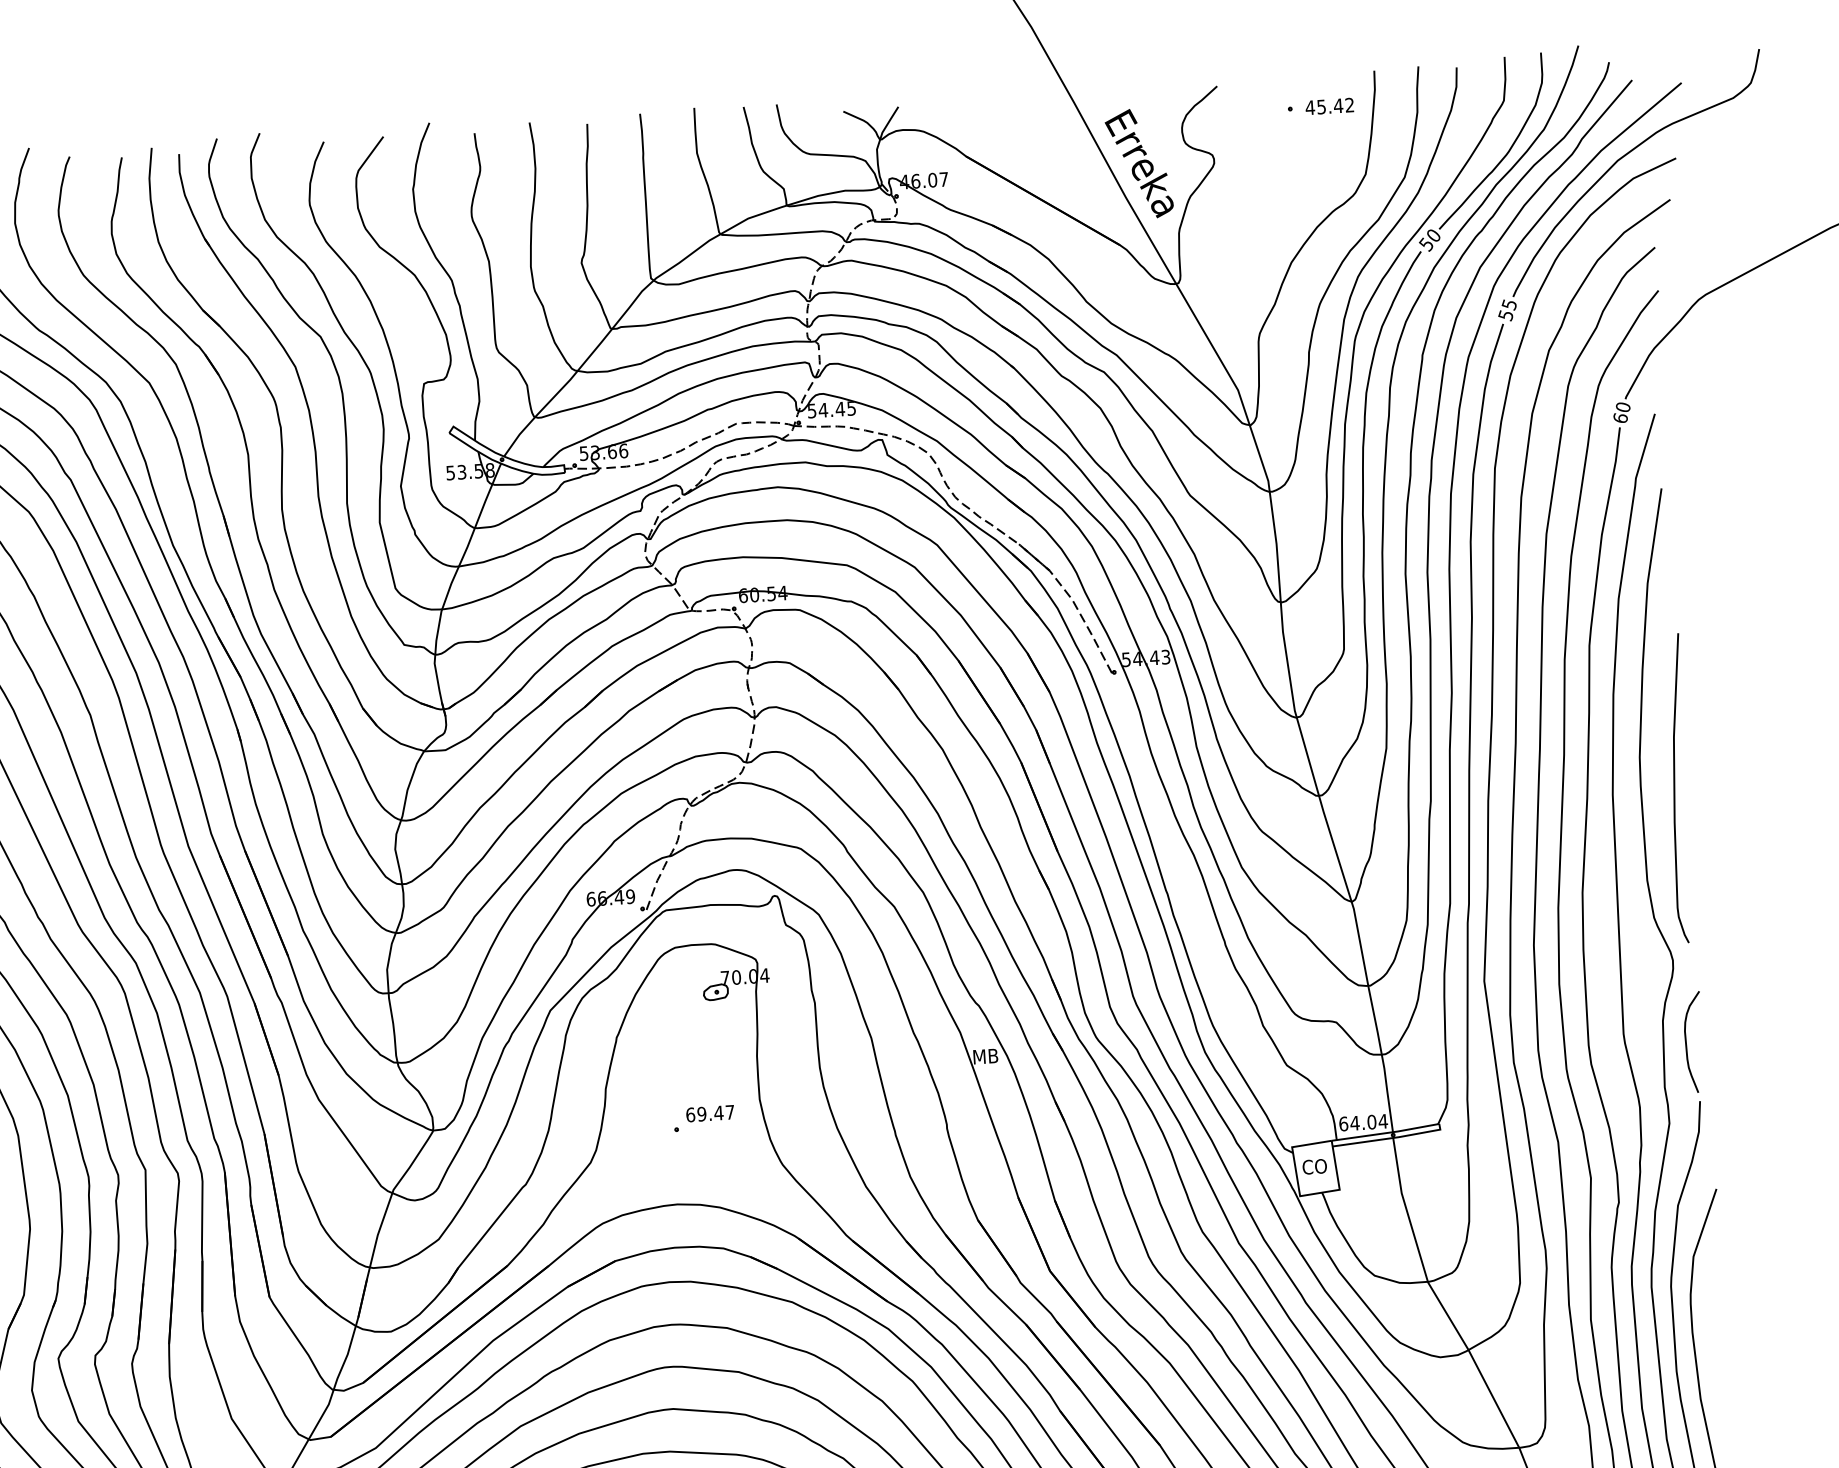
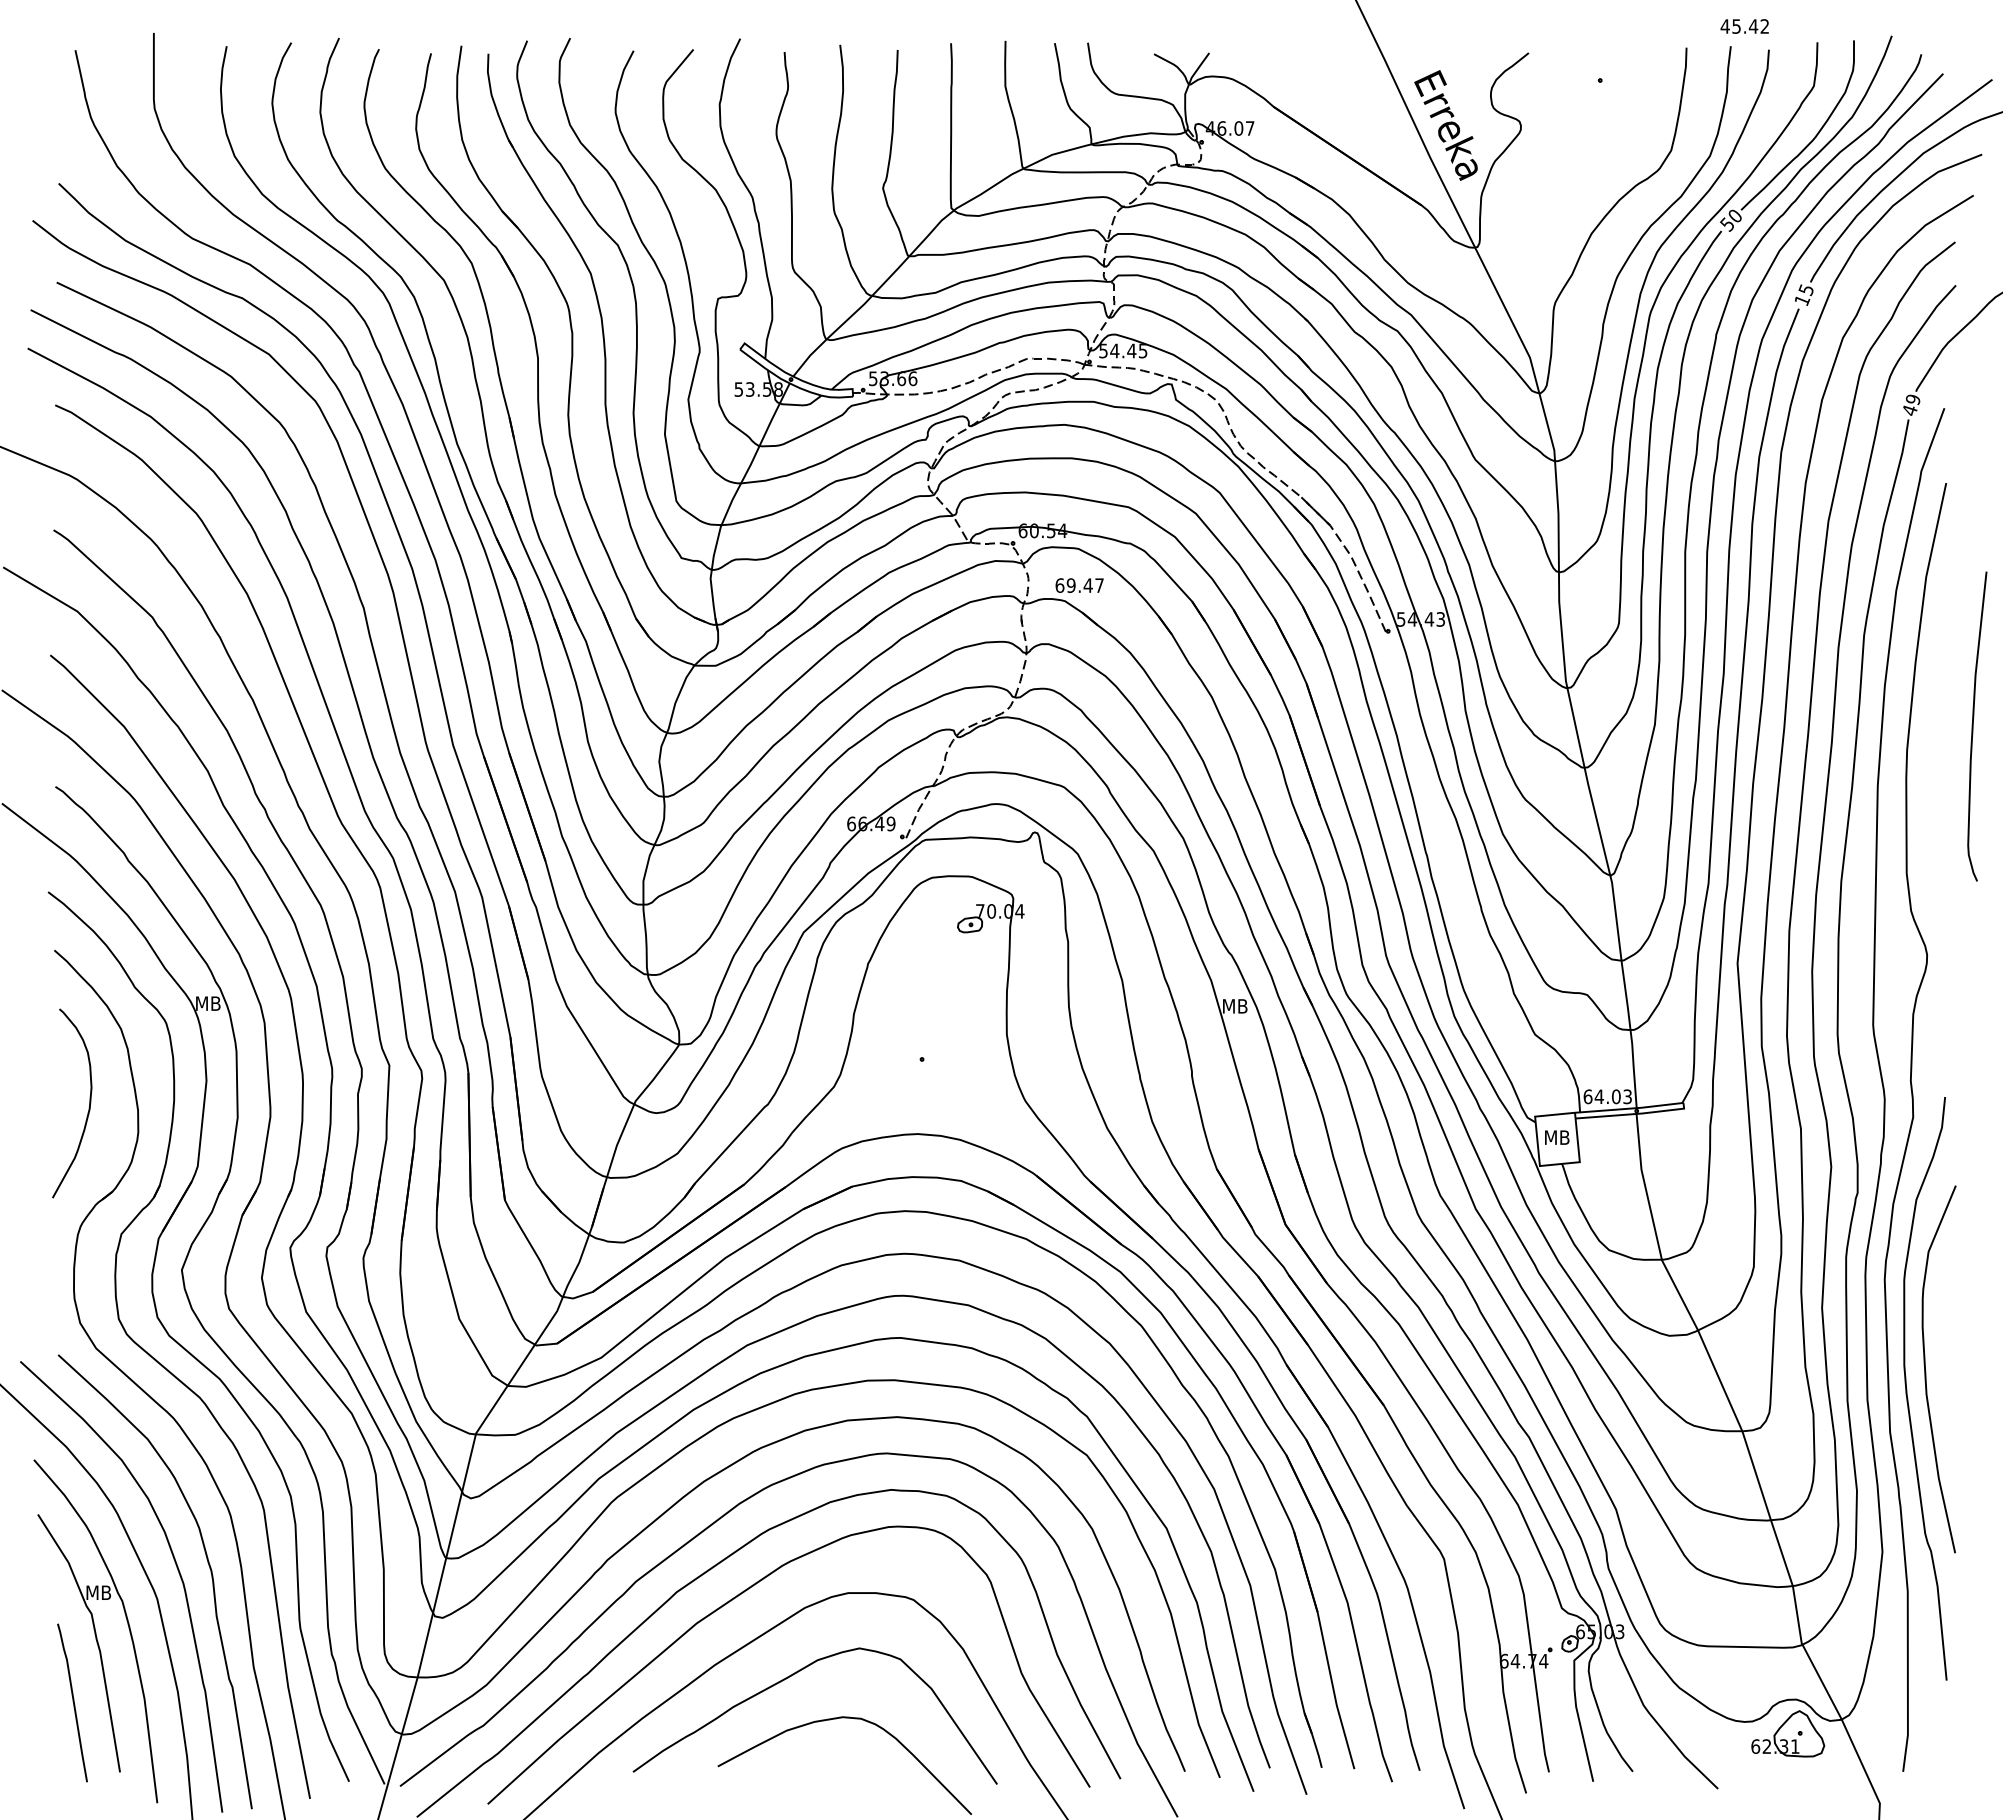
text: (1329, 106) -> (1744, 26), moved
text: (1506, 315) -> (1802, 300), 55 -> 15
text: (1621, 413) -> (1911, 405), 60 -> 49
curve: (1675, 788) -> (1973, 726), moved
curve: (1686, 1042) -> (1935, 1037), removed
text: (710, 1113) -> (1079, 585), moved
text: (1383, 1121) -> (1627, 1096), 64.04 -> 64.03
text: (1314, 1166) -> (1556, 1137), CO -> MB

